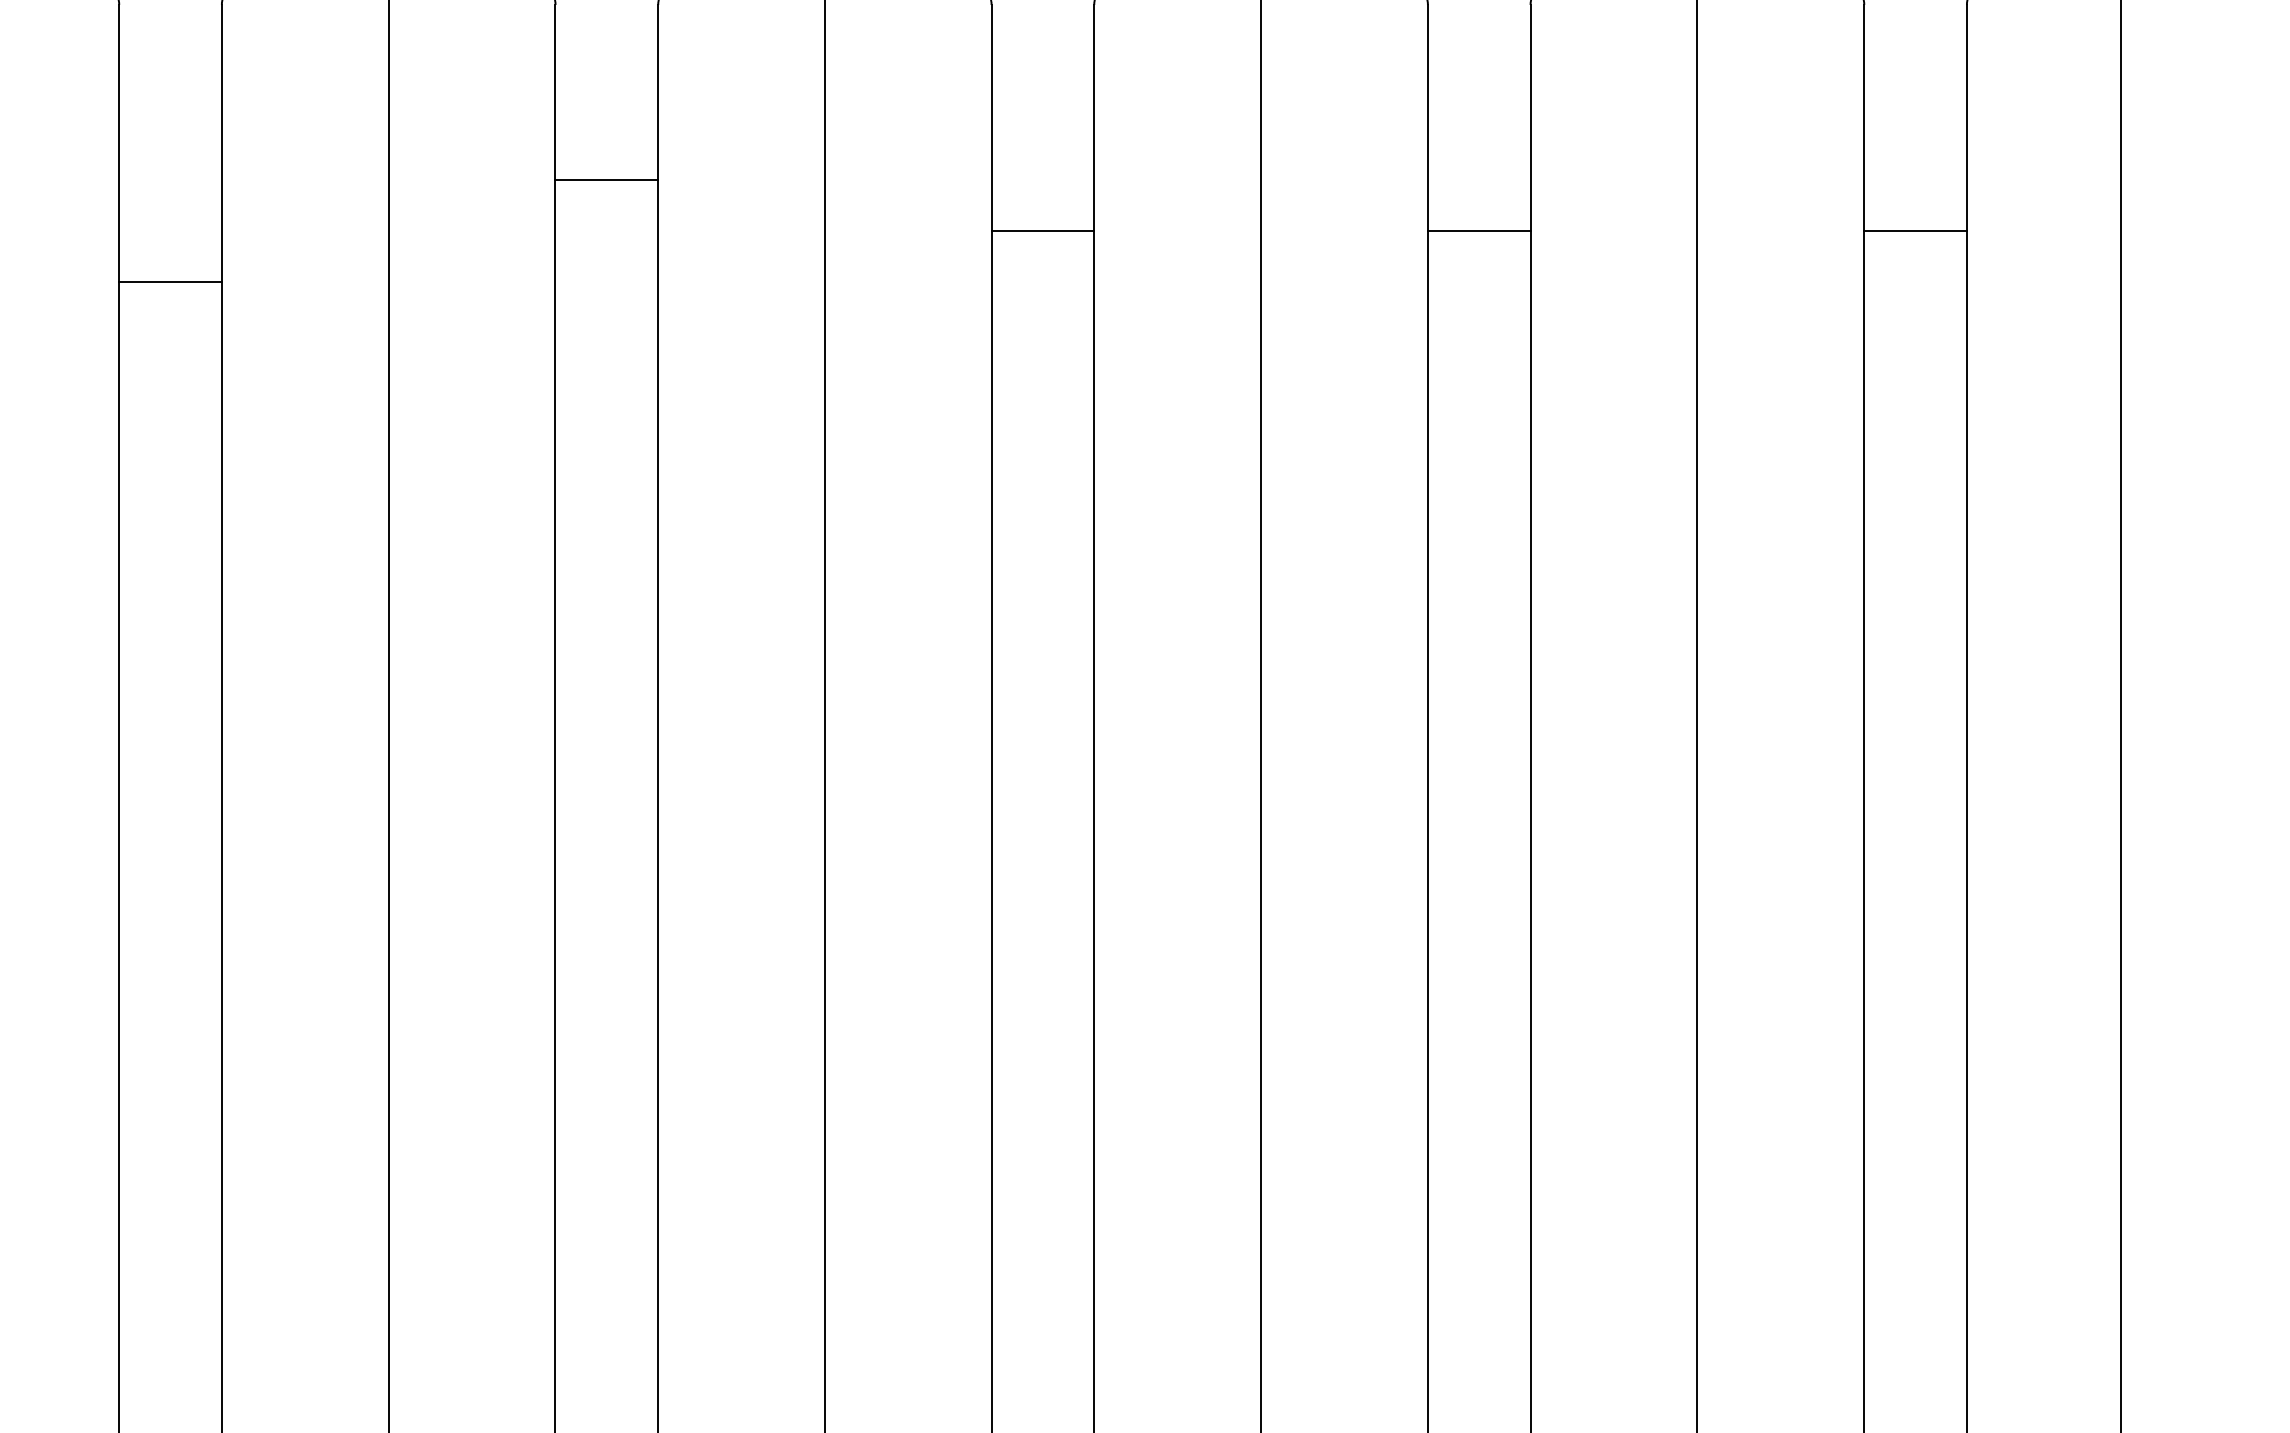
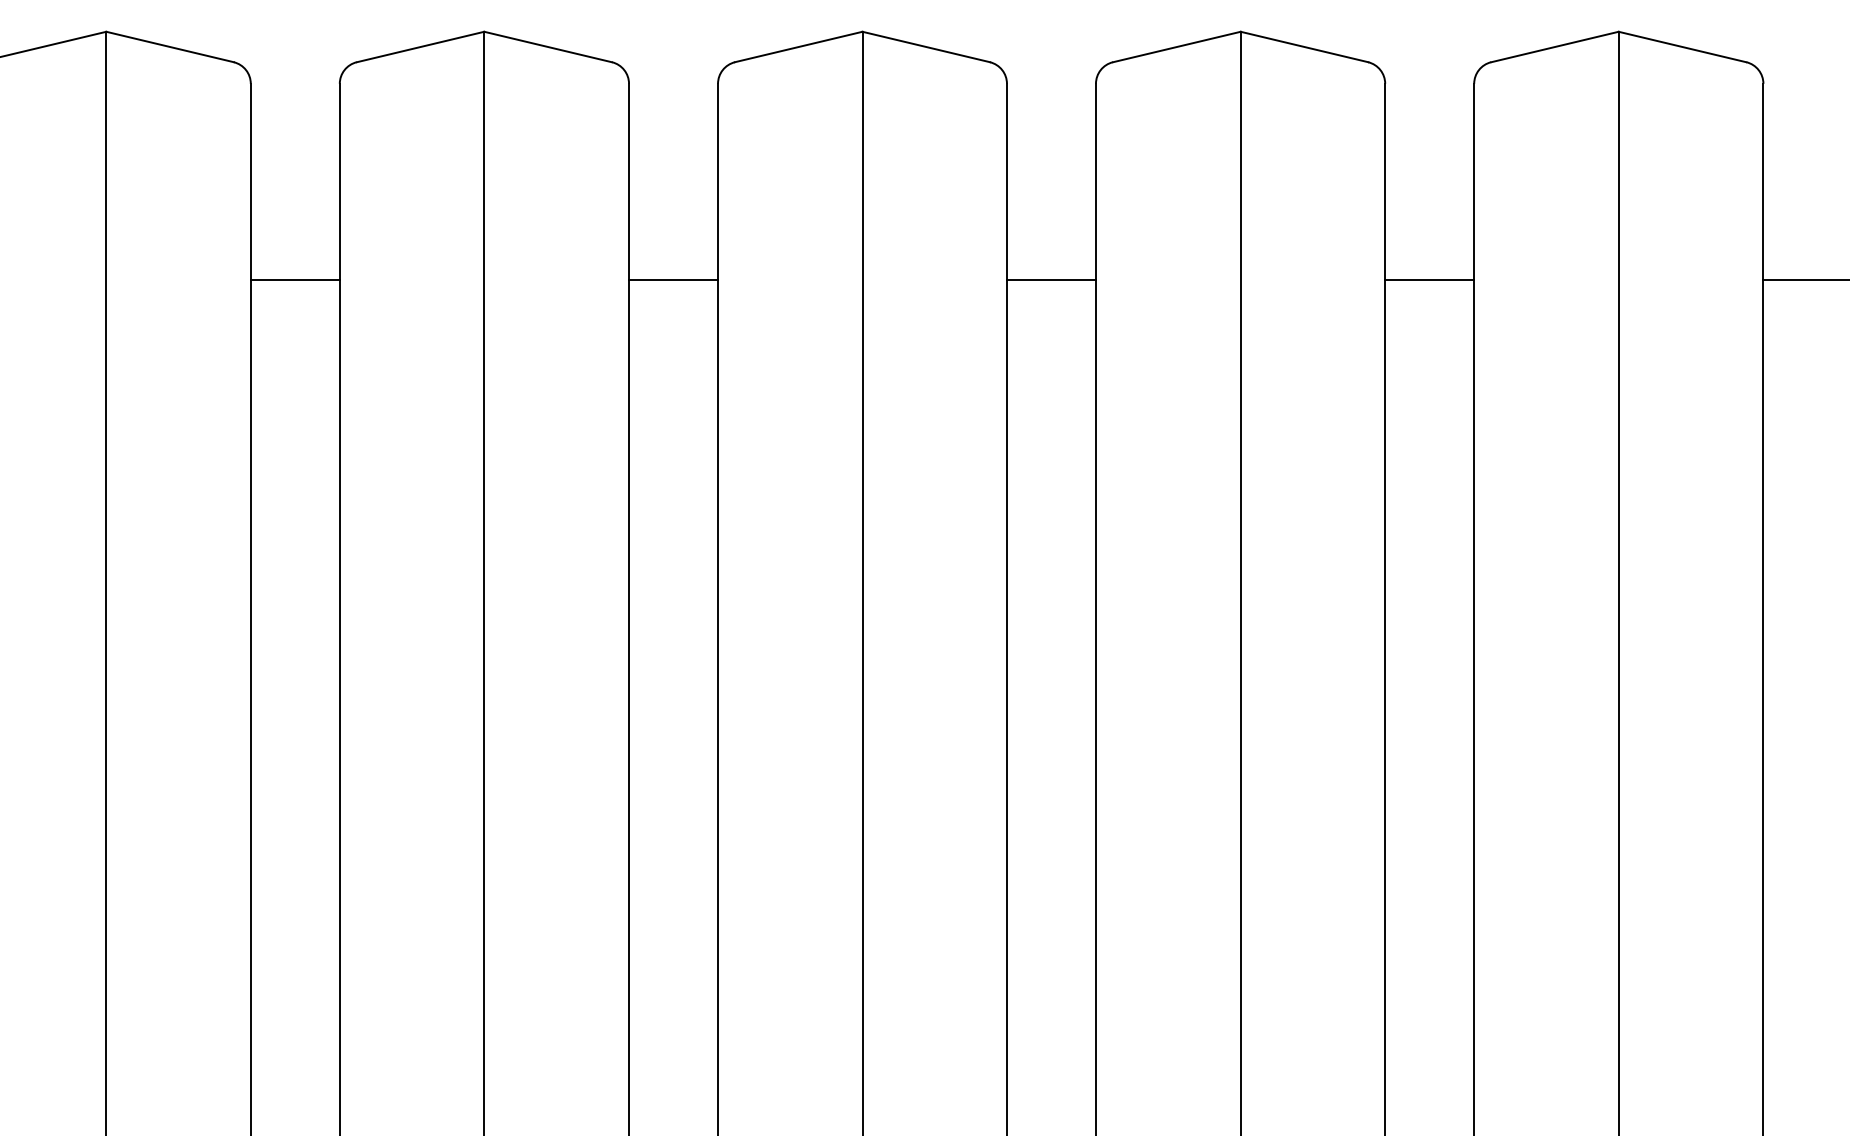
line: (606, 180) -> (673, 280), moved
line: (170, 282) -> (295, 280), moved

